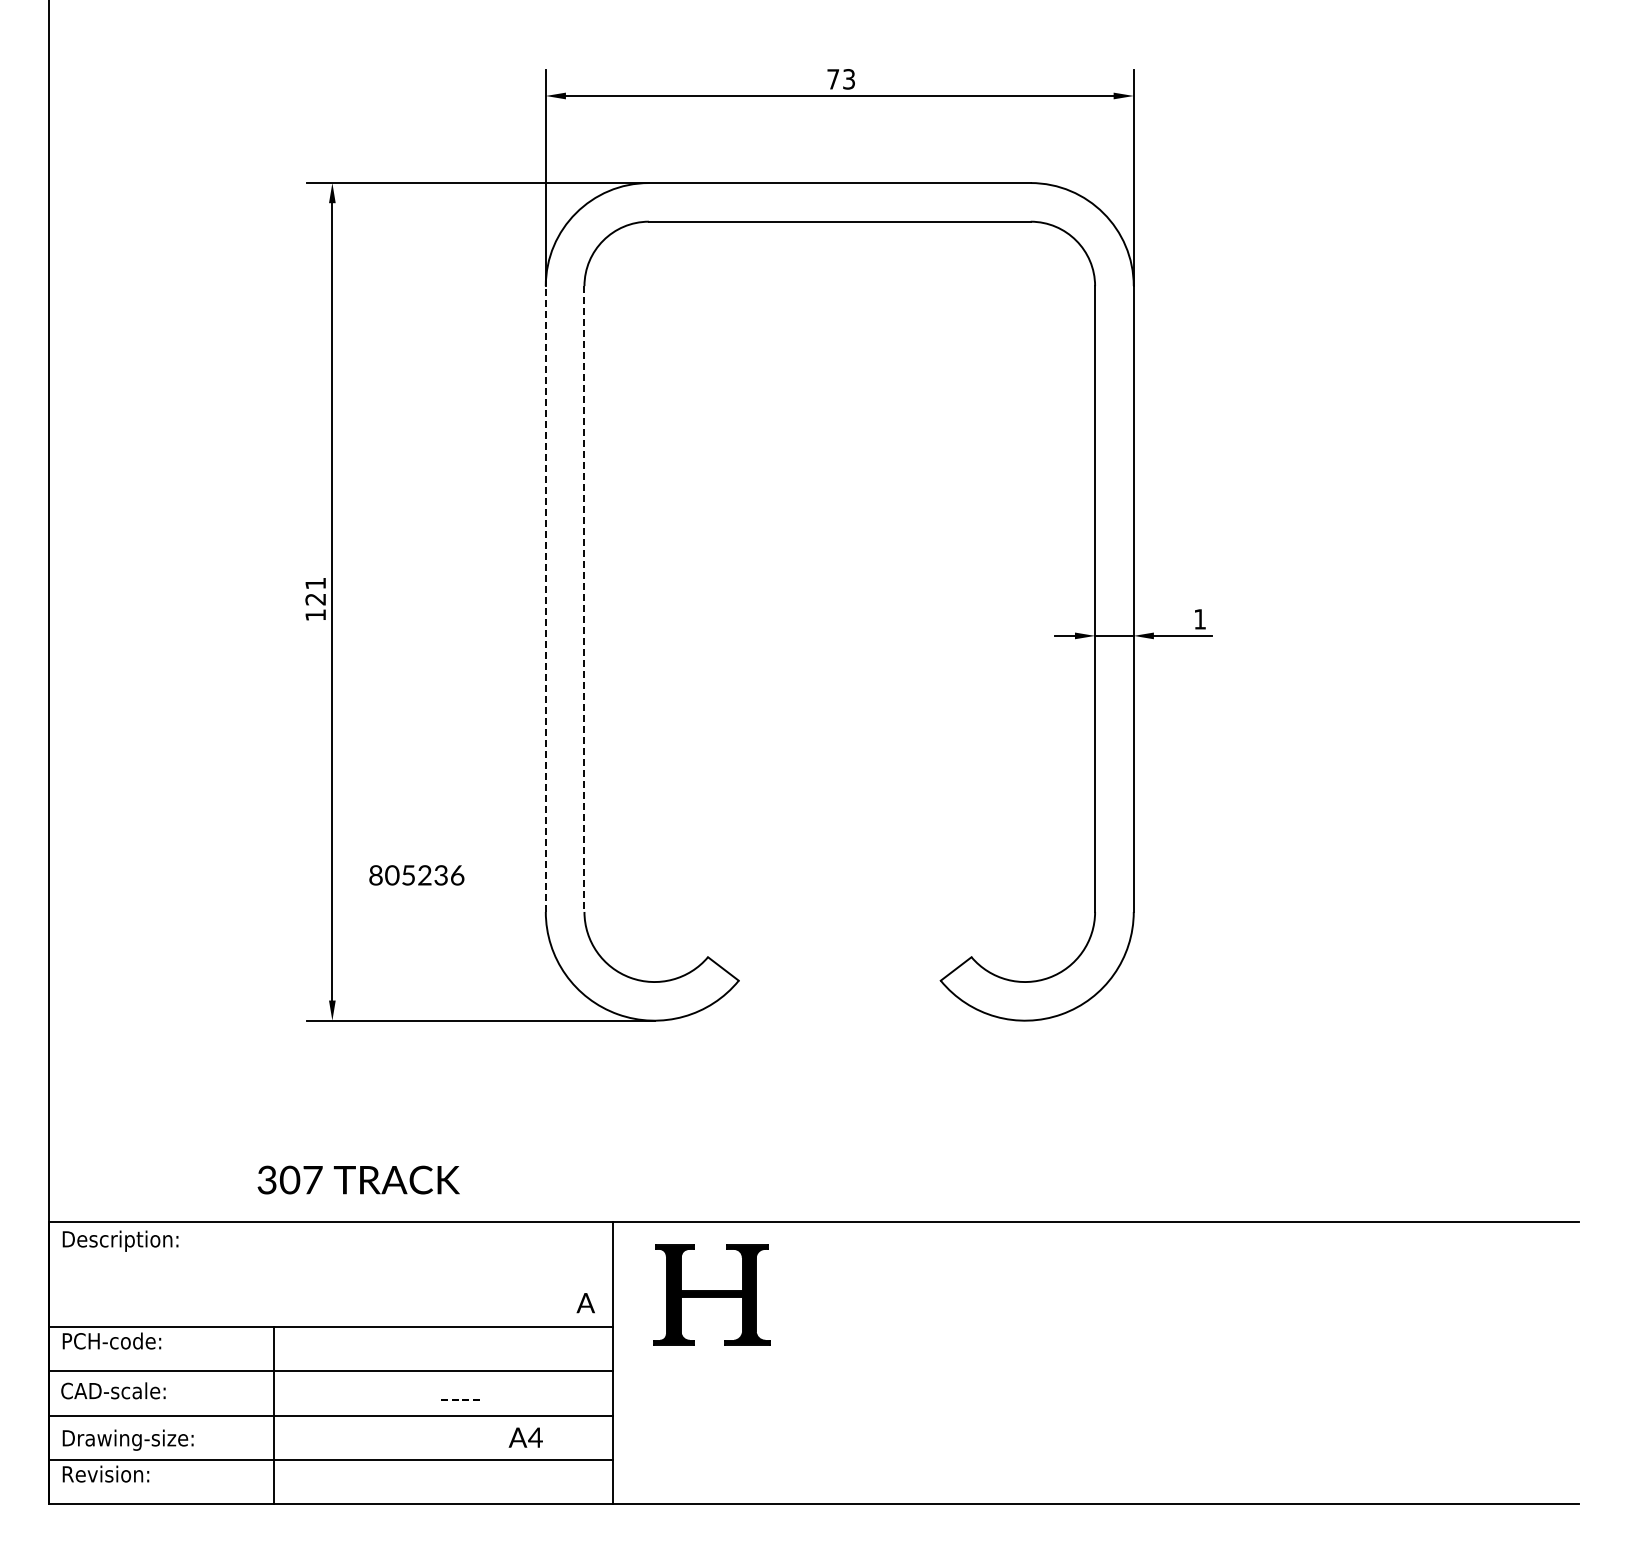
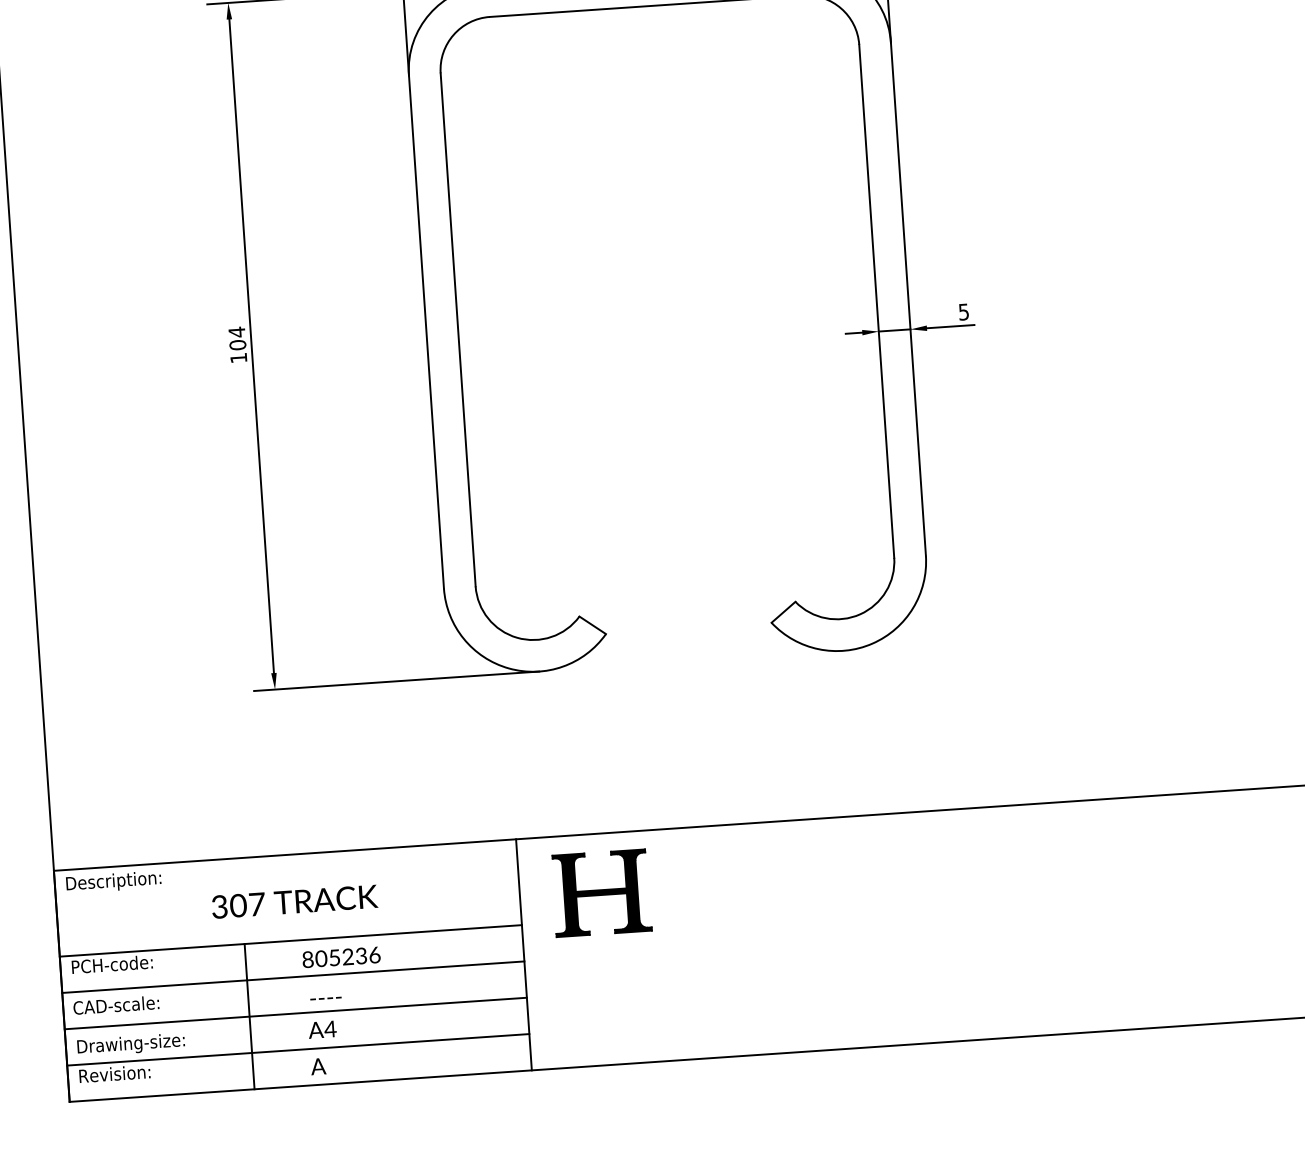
text: (315, 591) -> (237, 338), 121 -> 104
line: (545, 599) -> (426, 332), dashed -> solid
line: (584, 599) -> (458, 330), dashed -> solid
text: (1199, 619) -> (963, 312), 1 -> 5
text: (416, 875) -> (341, 957), moved
text: (358, 1179) -> (294, 901), moved
text: (585, 1303) -> (318, 1066), moved
text: (460, 1399) -> (325, 998), moved
text: (525, 1437) -> (322, 1029), moved

